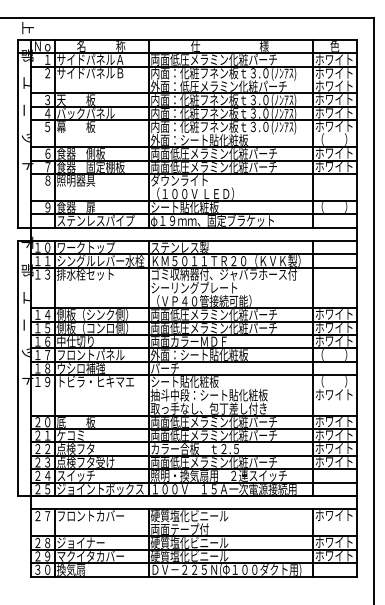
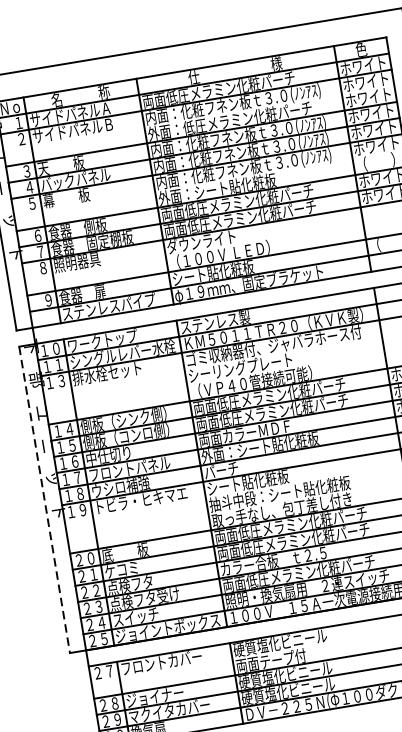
line: (17, 369) -> (44, 501), solid -> dashed

